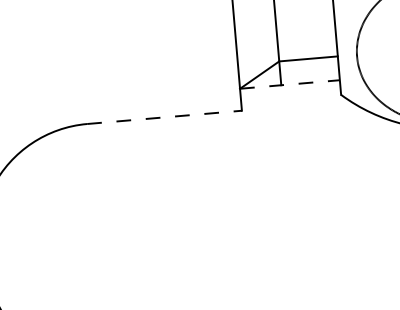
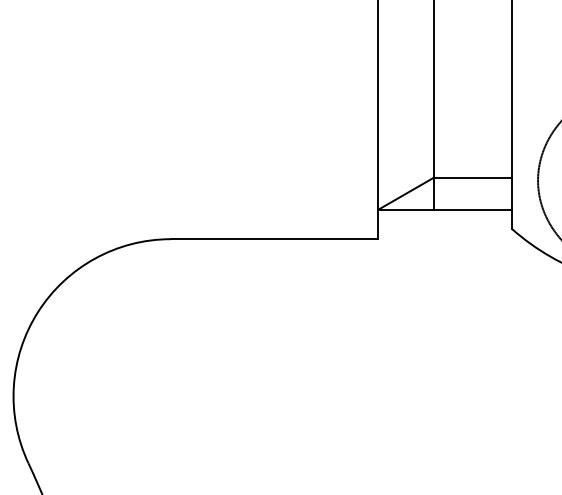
line: (290, 84) -> (445, 209), dashed -> solid
line: (164, 117) -> (274, 239), dashed -> solid

